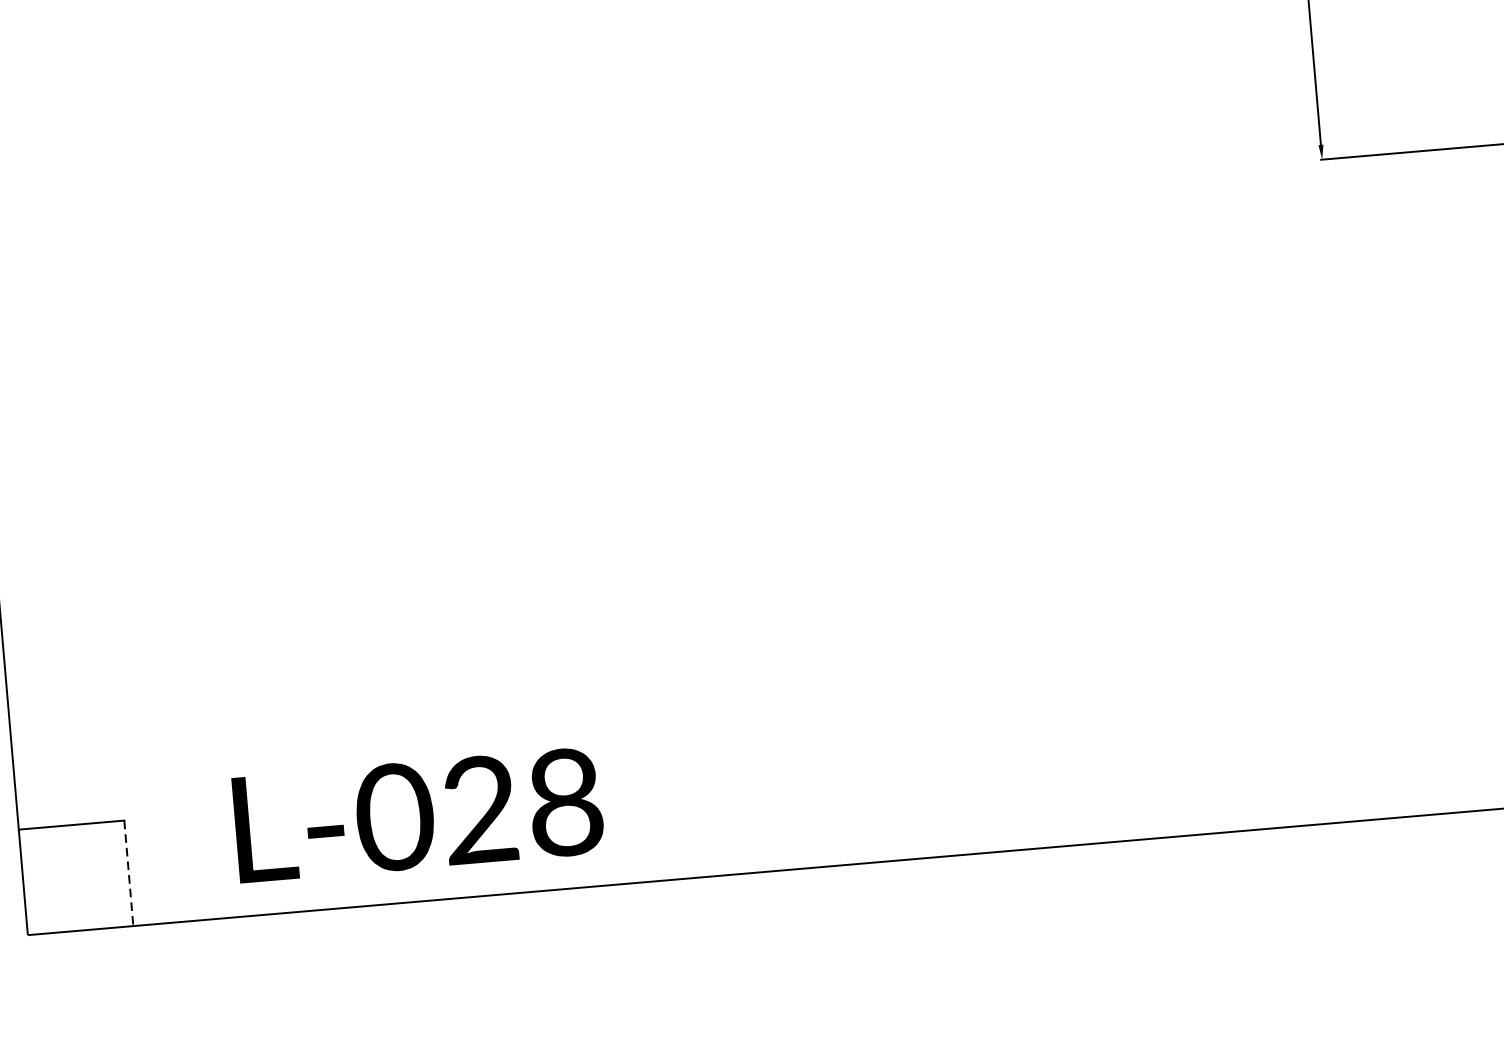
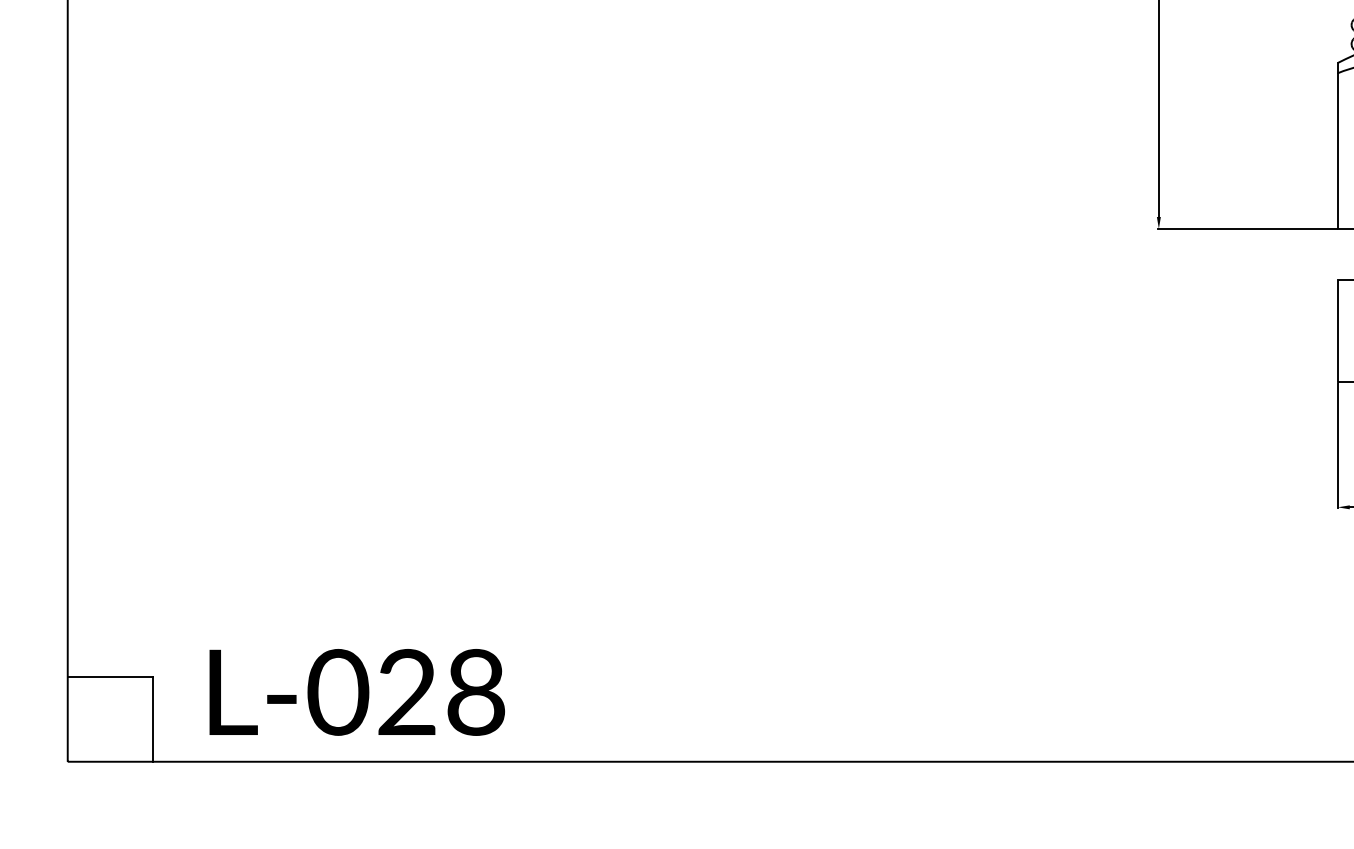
text: (417, 815) -> (356, 692), moved
line: (128, 873) -> (152, 719), dashed -> solid

